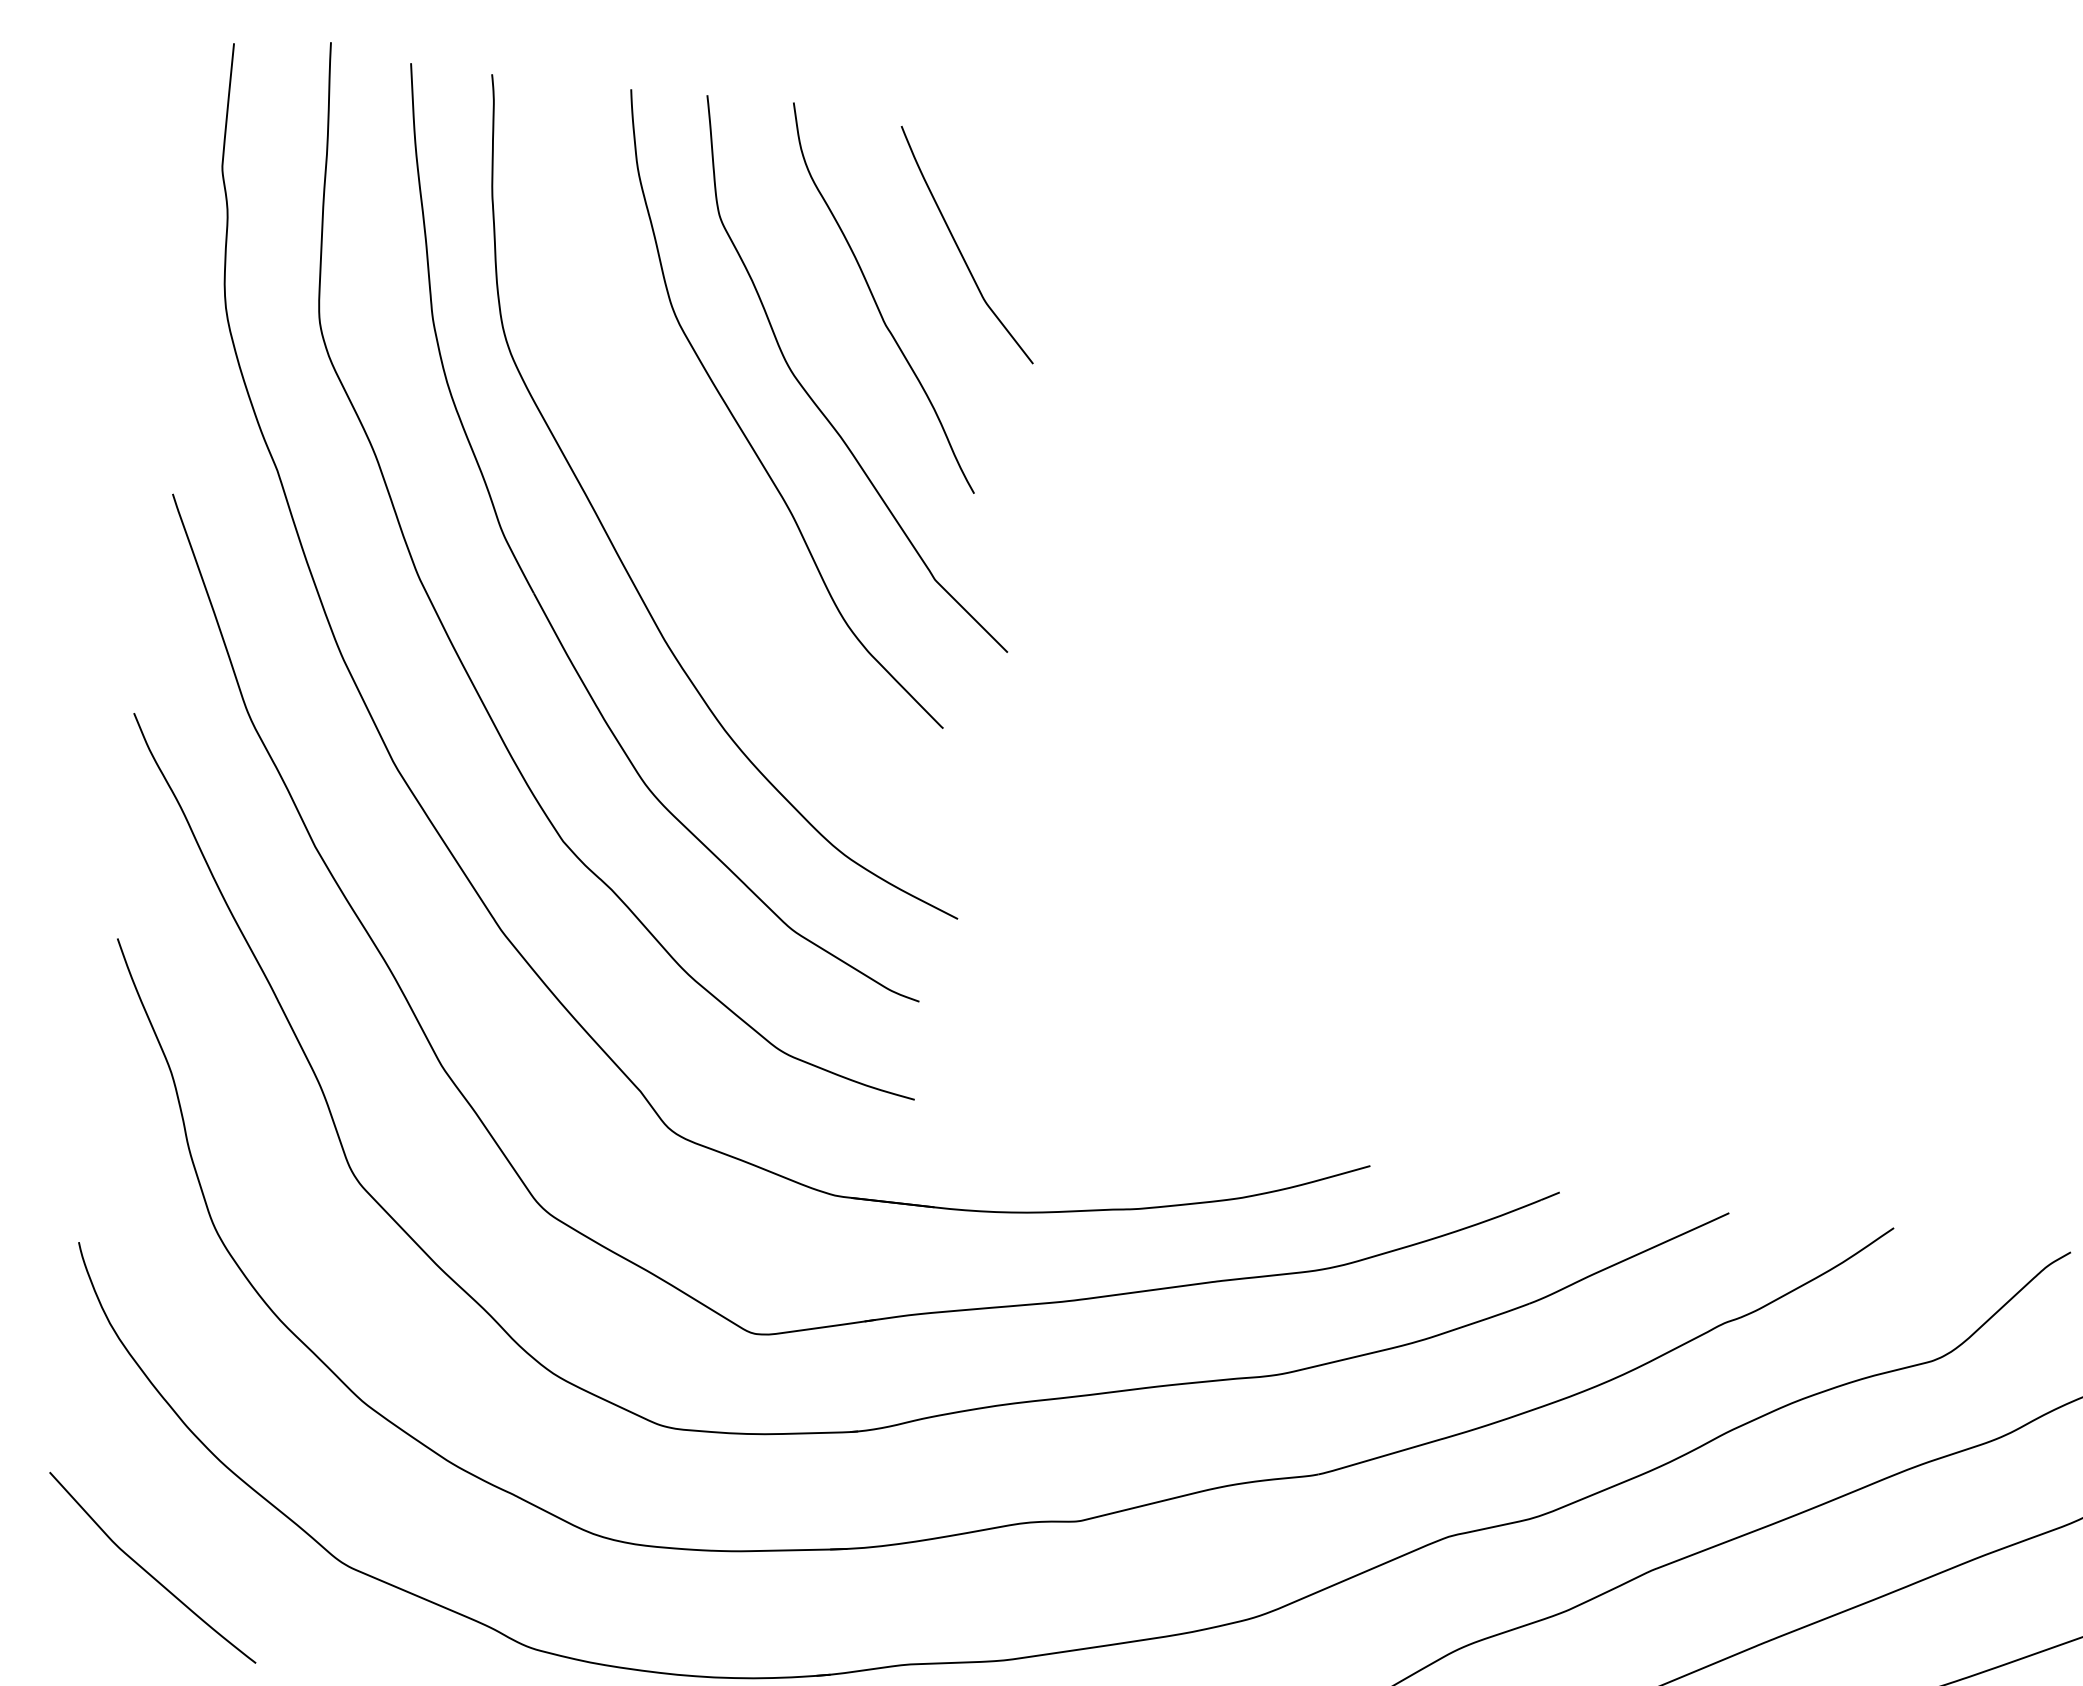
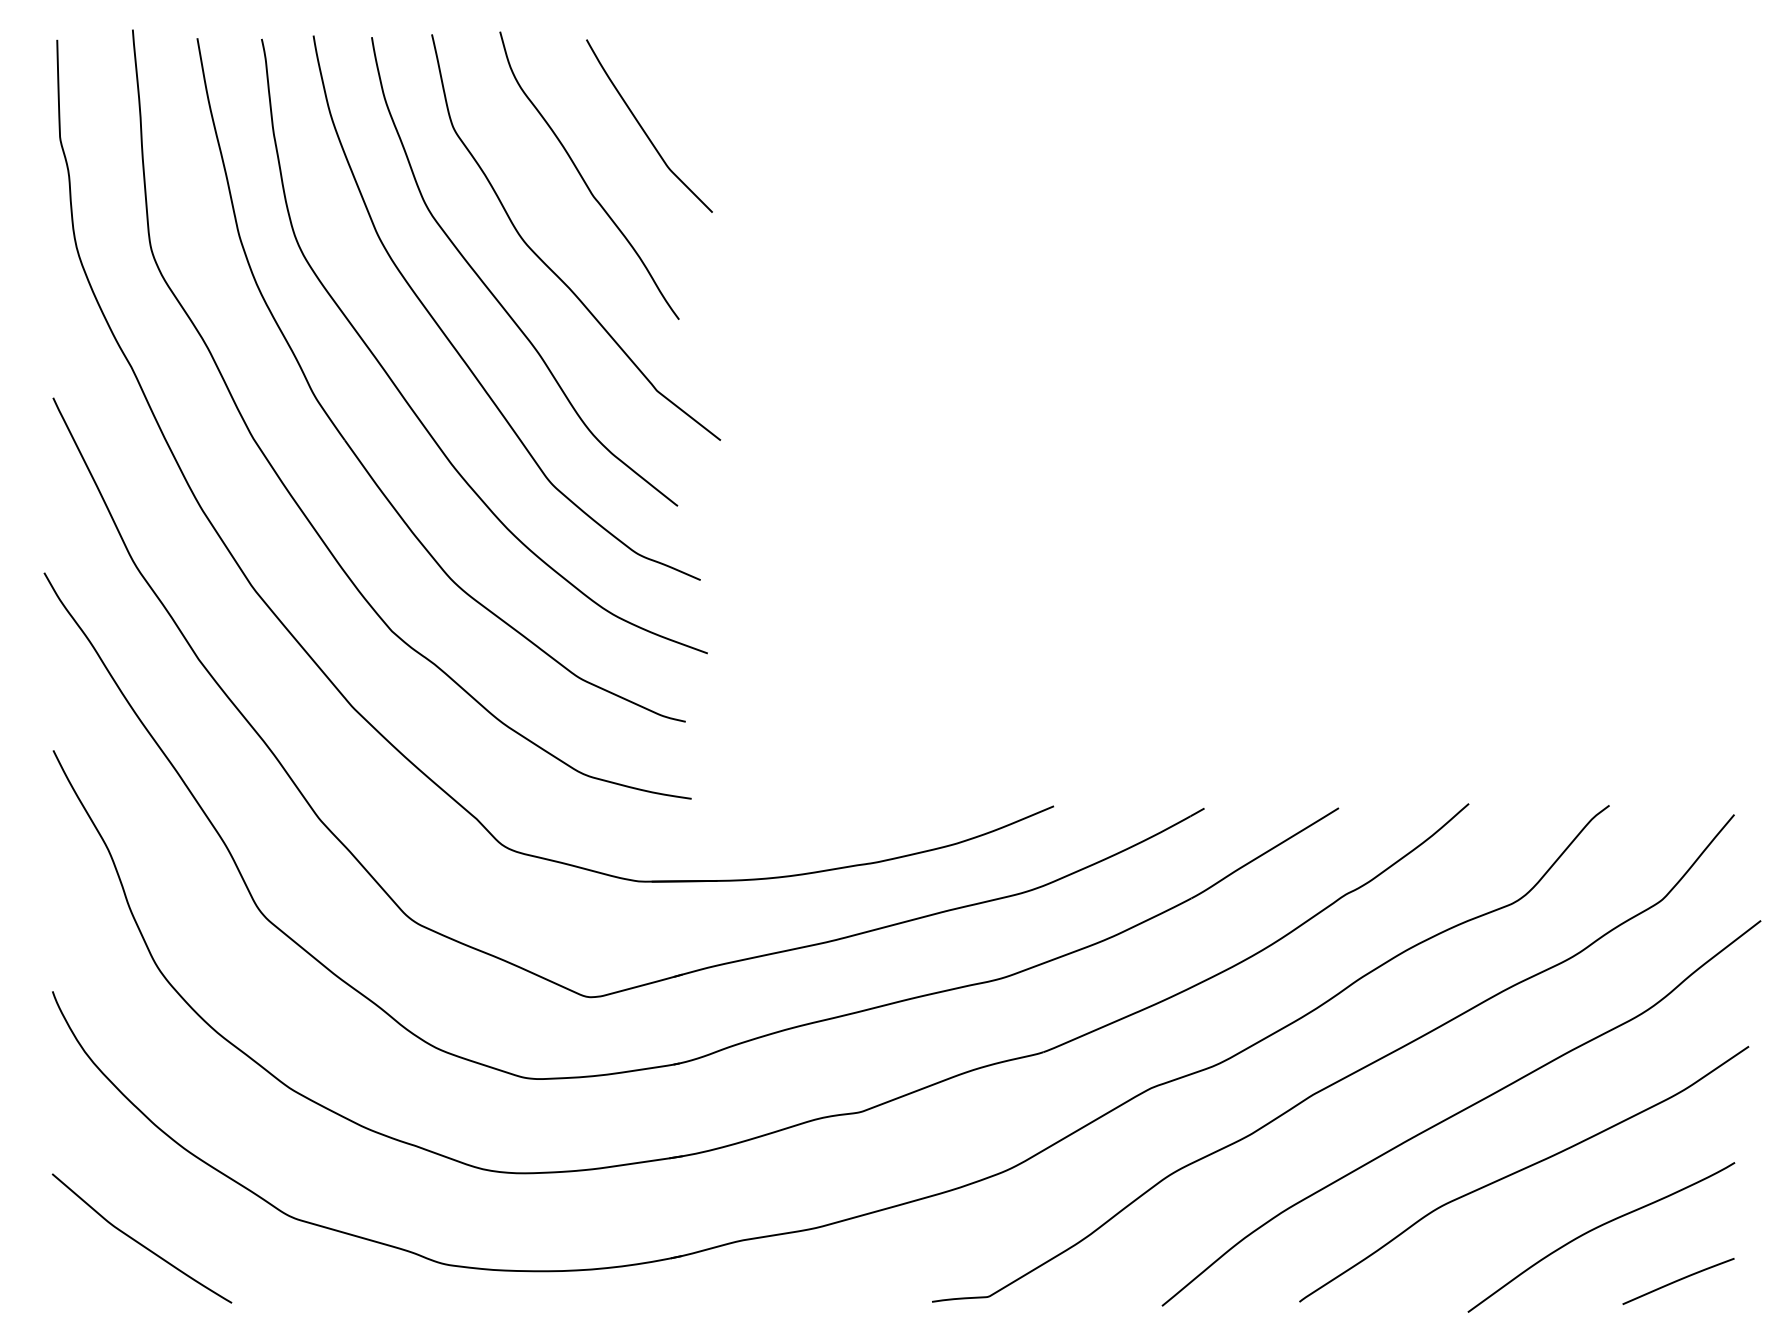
curve: (685, 489) -> (453, 344), added

